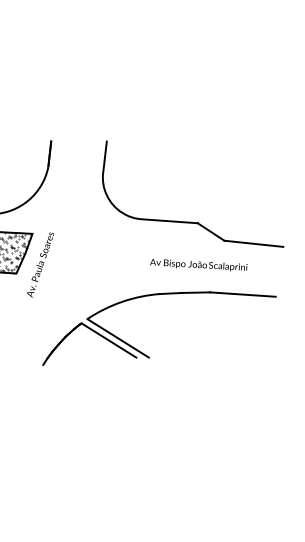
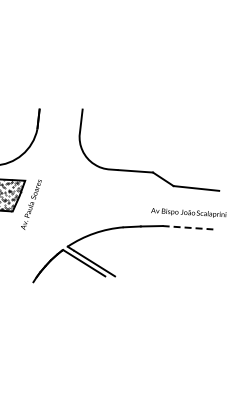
text: (198, 264) -> (188, 212), moved
line: (243, 294) -> (188, 227), solid -> dashed

